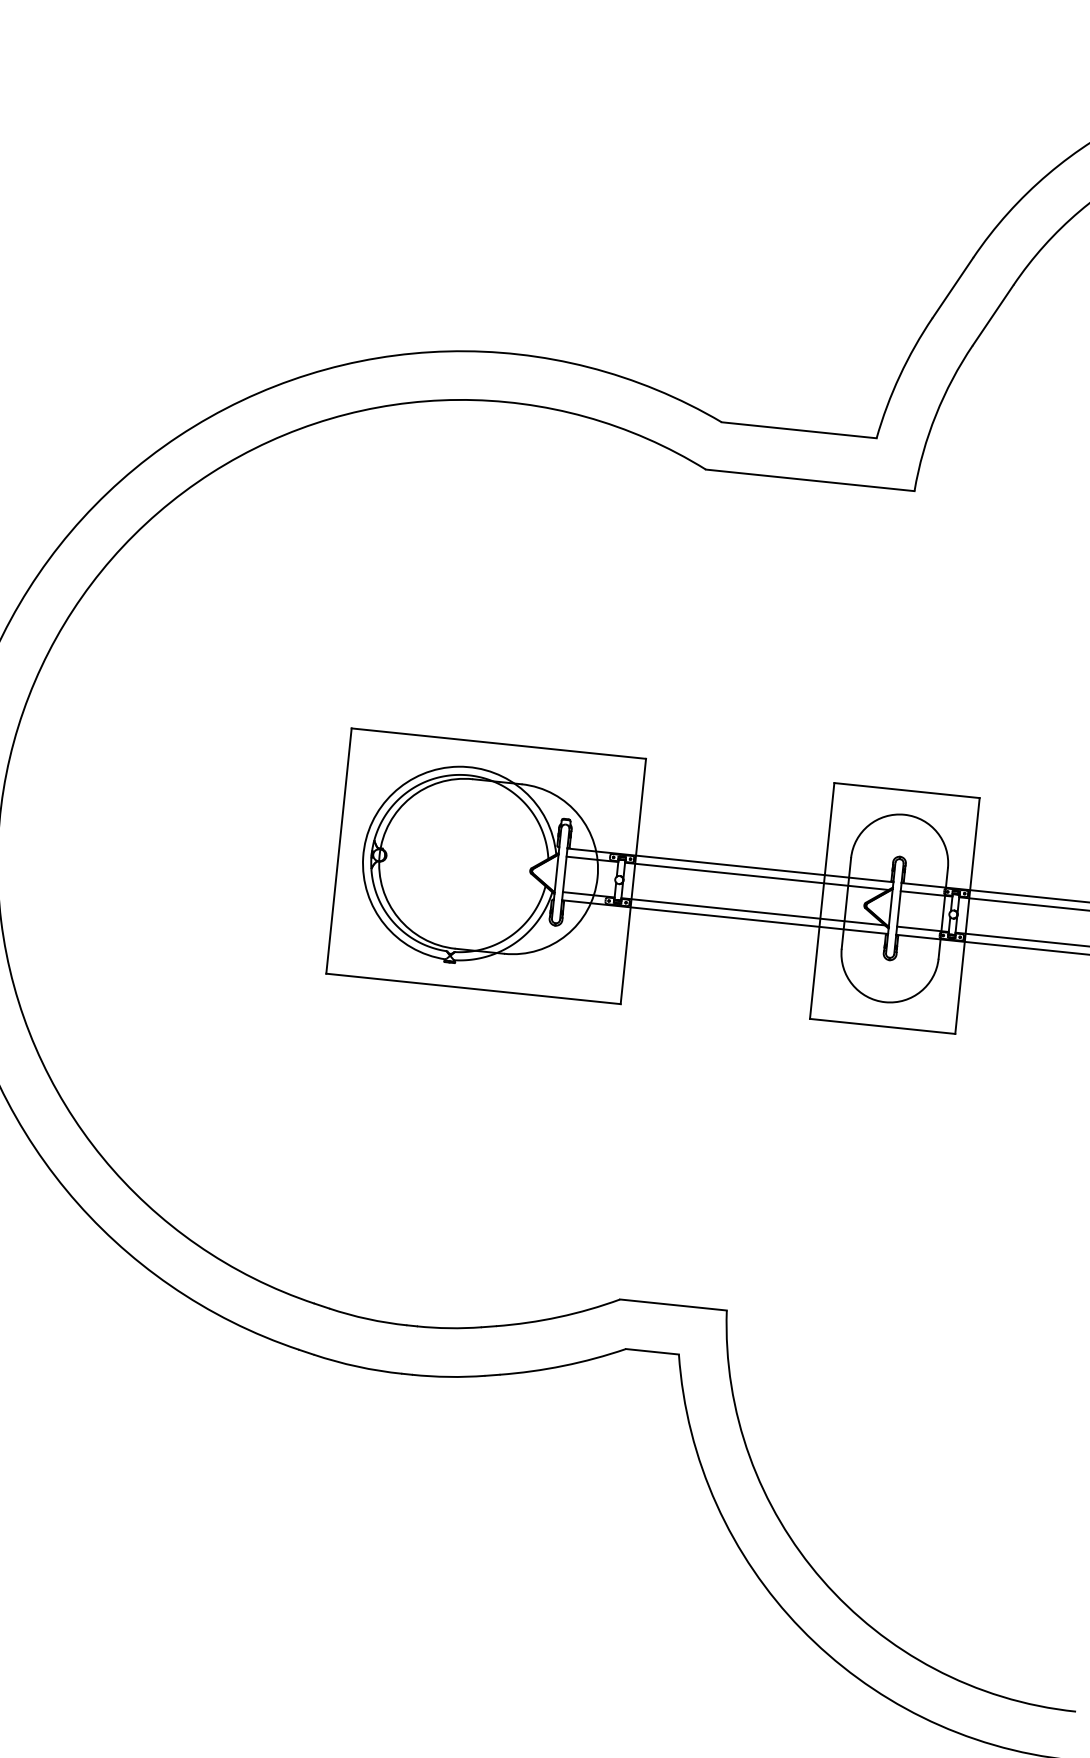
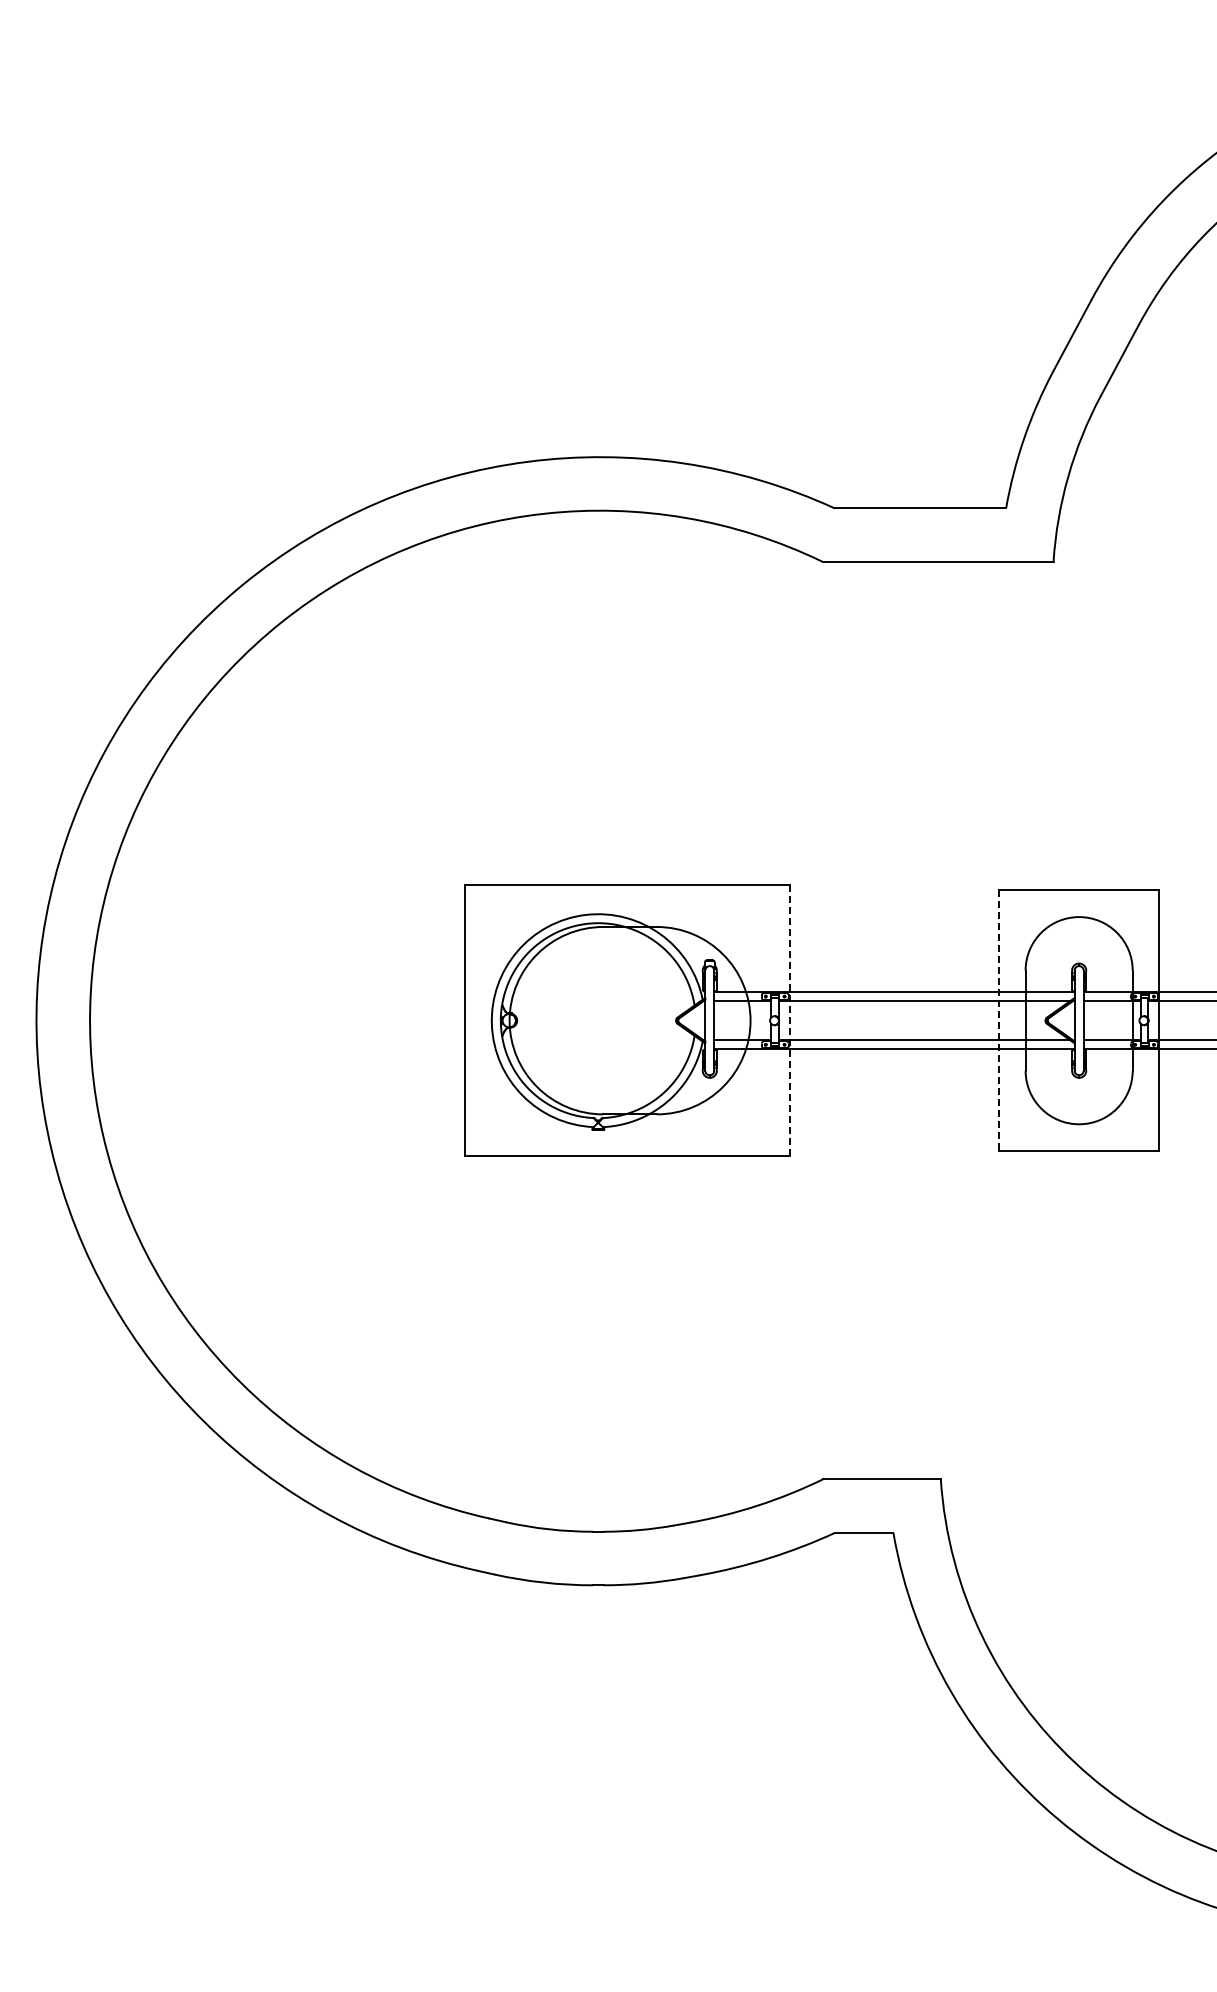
line: (633, 881) -> (790, 1020), solid -> dashed
line: (821, 901) -> (998, 1021), solid -> dashed

